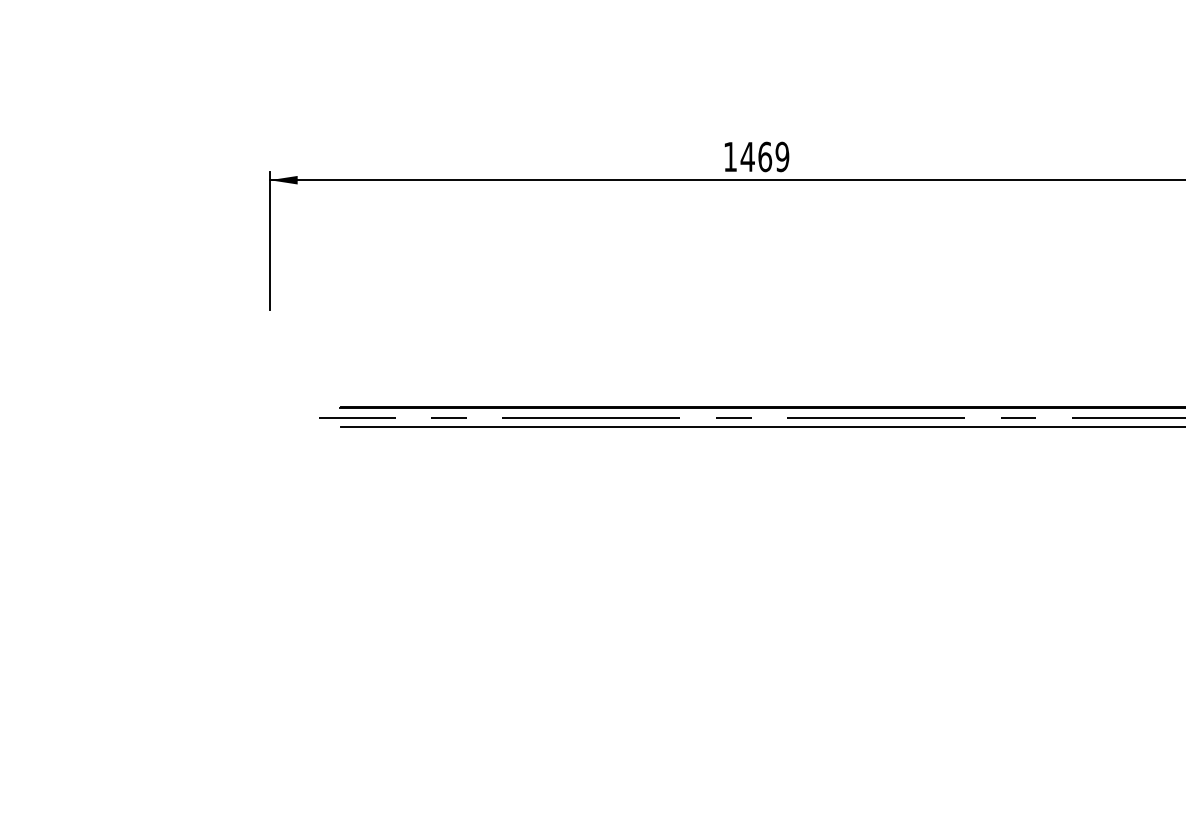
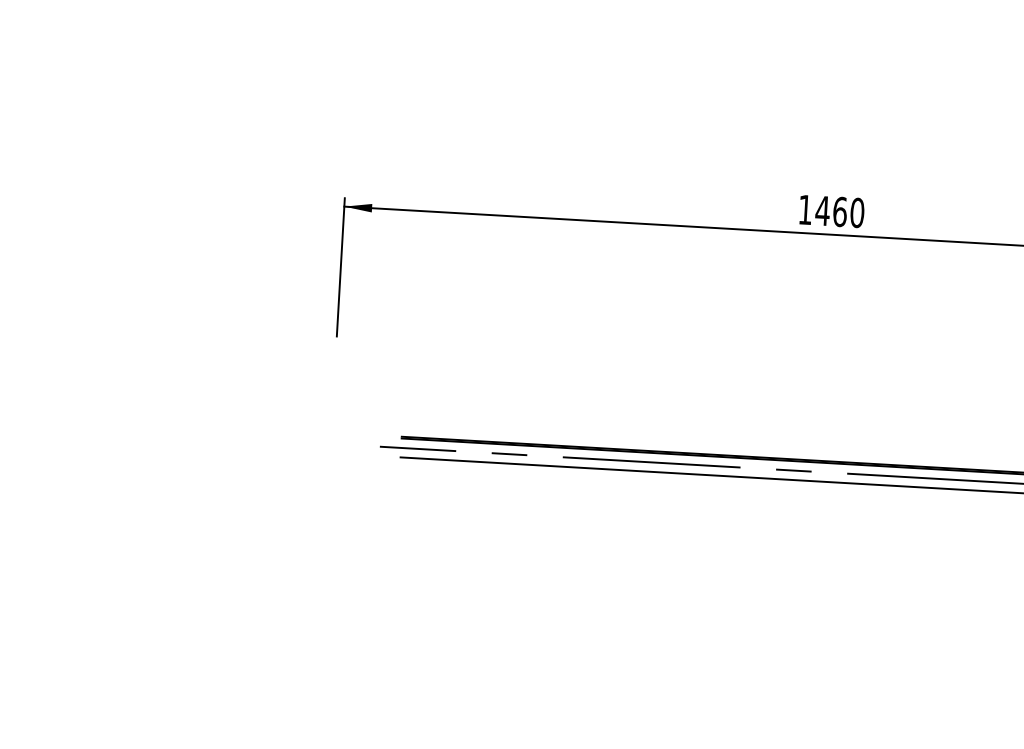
text: (782, 157) -> (857, 213), 1469 -> 1460

